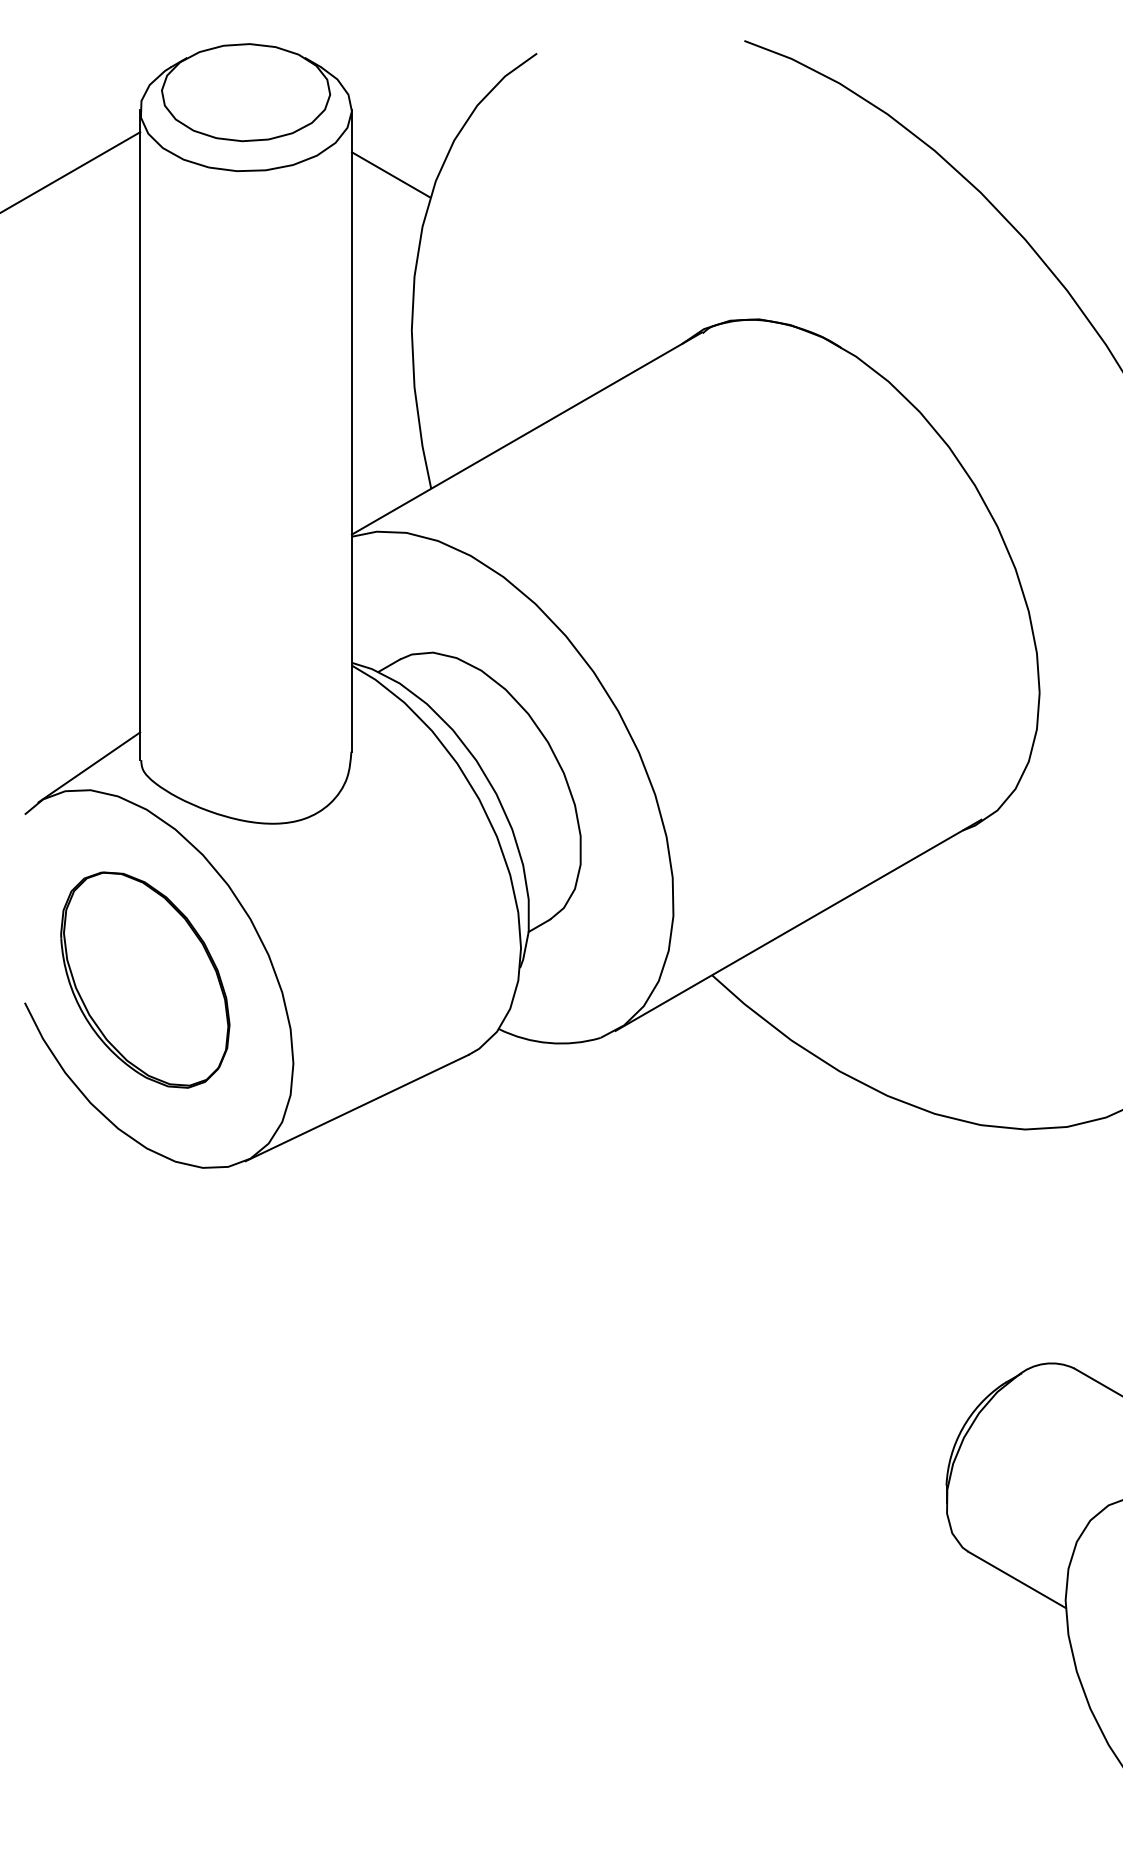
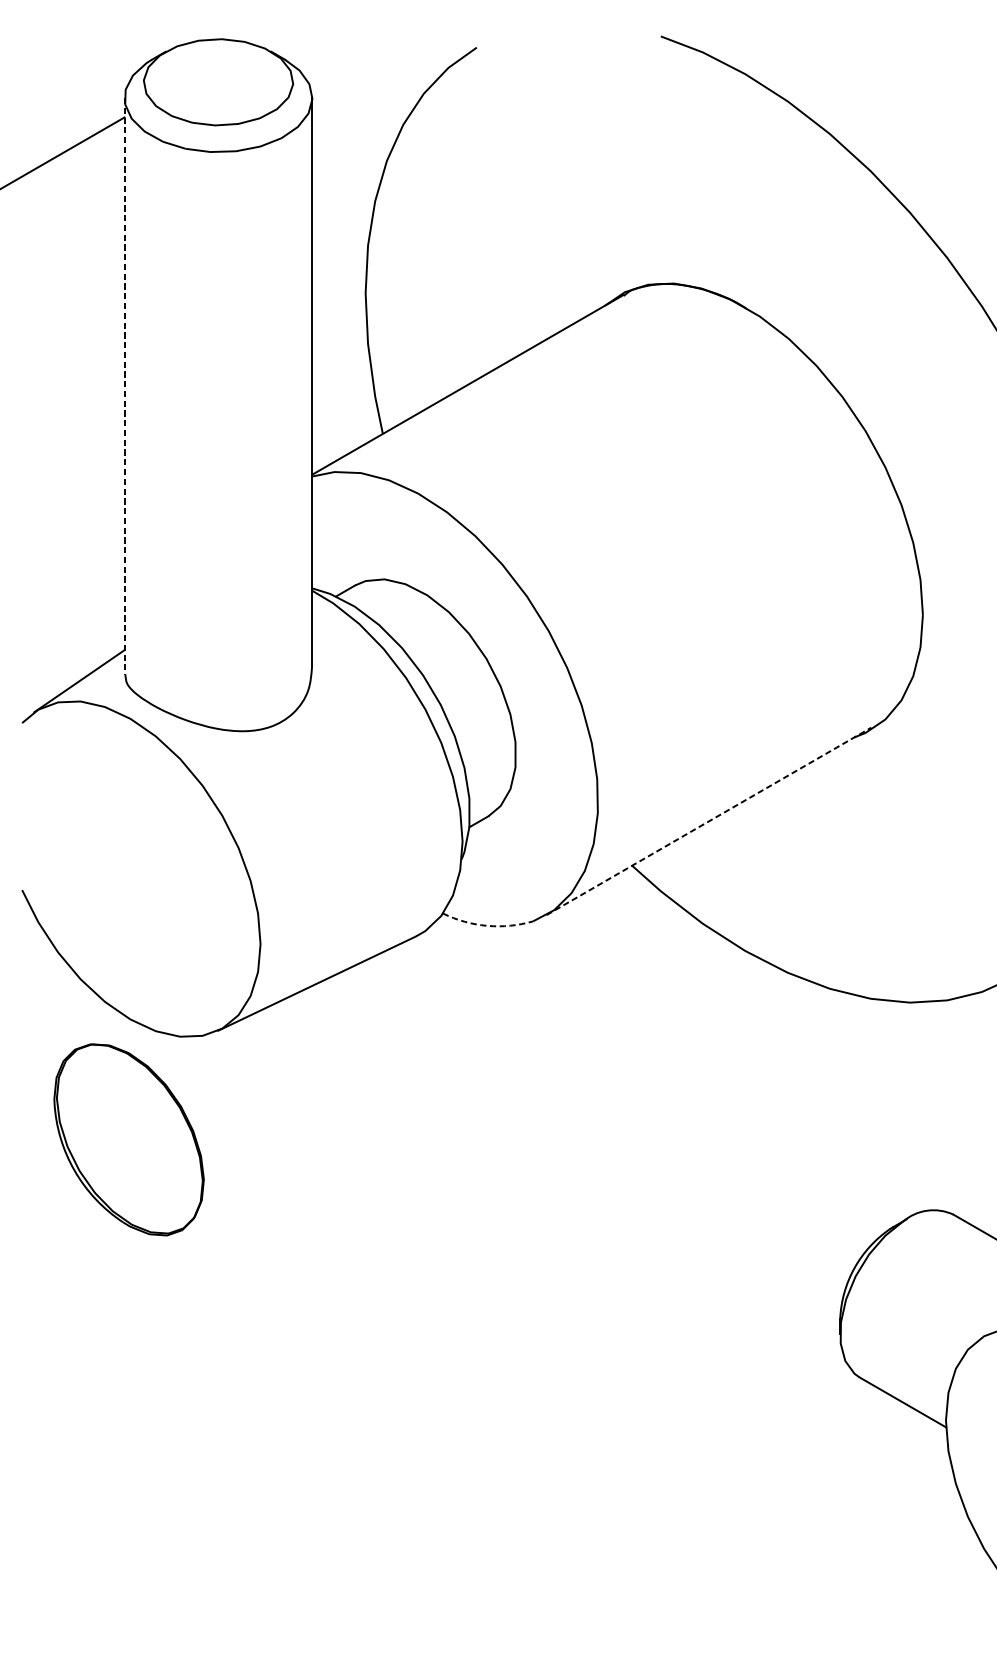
line: (390, 174) -> (346, 154), removed
line: (140, 435) -> (124, 386), solid -> dashed
line: (798, 925) -> (708, 821), solid -> dashed
part: (145, 979) -> (129, 1139), moved
arc: (549, 1043) -> (487, 926), solid -> dashed

